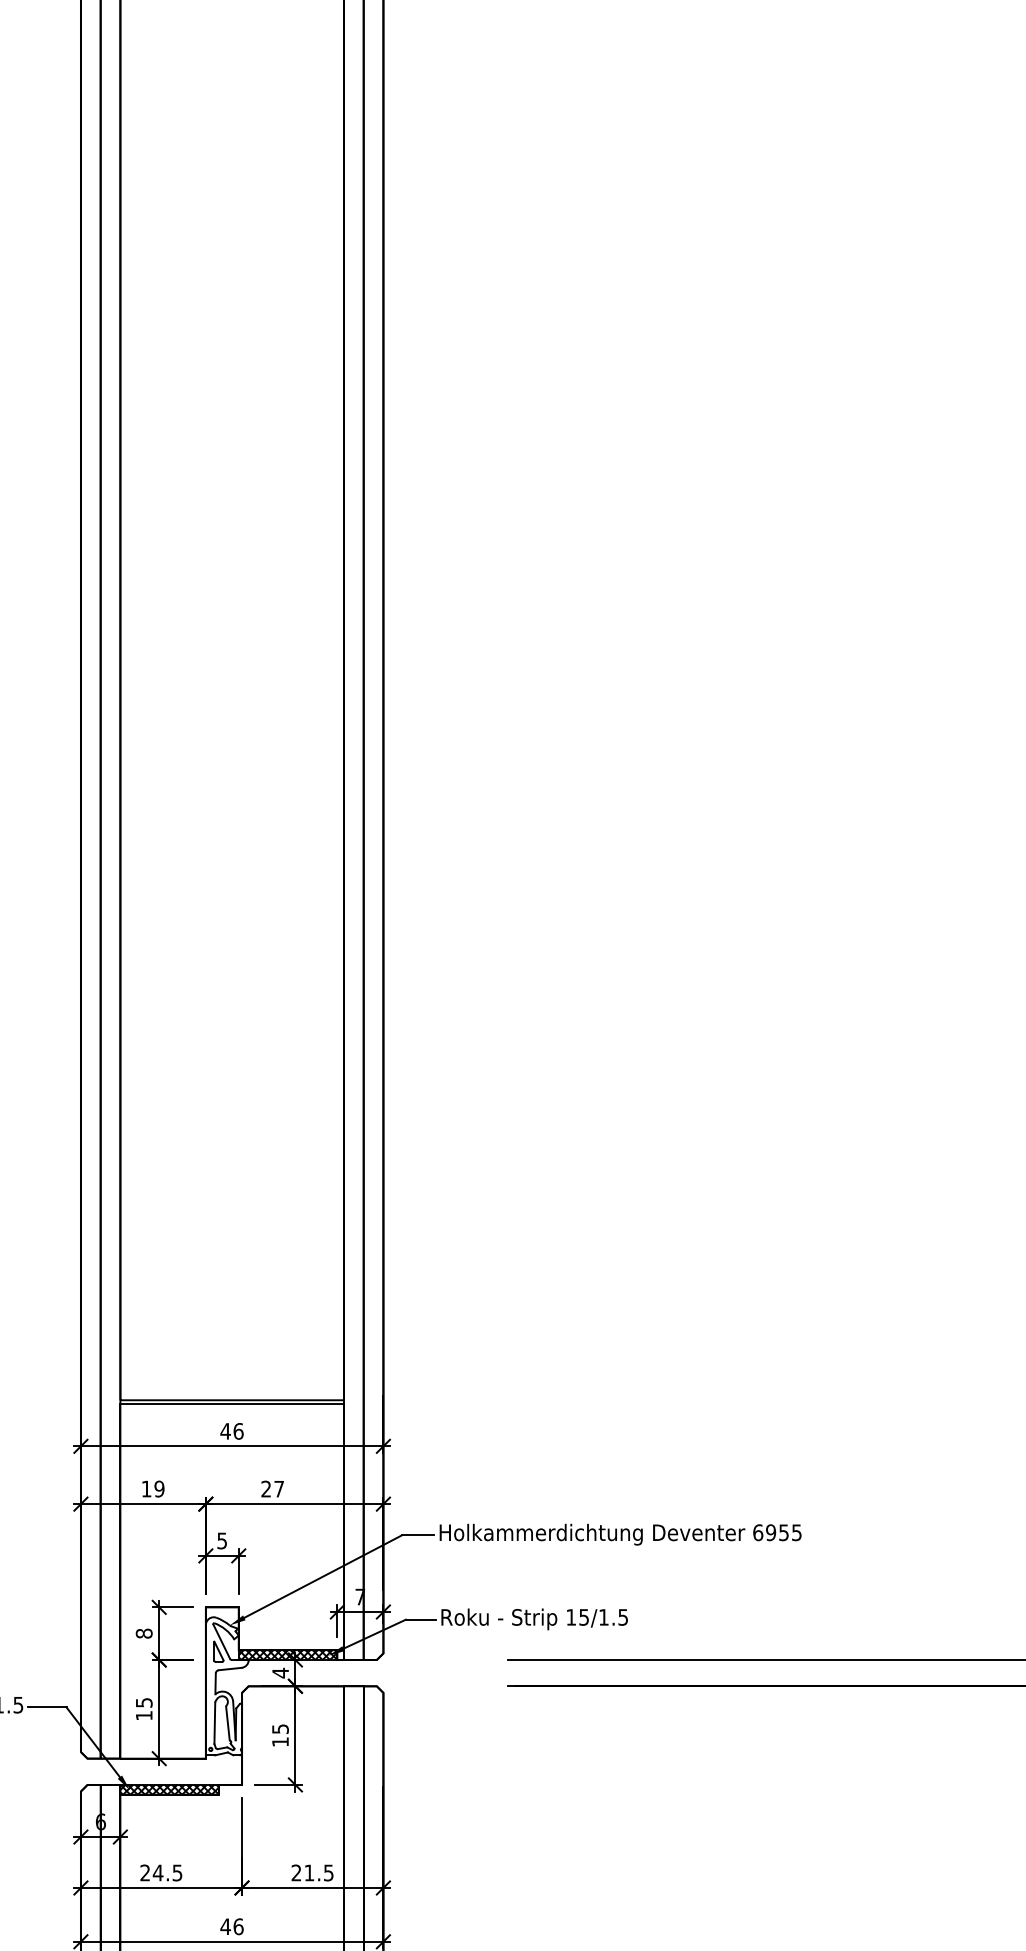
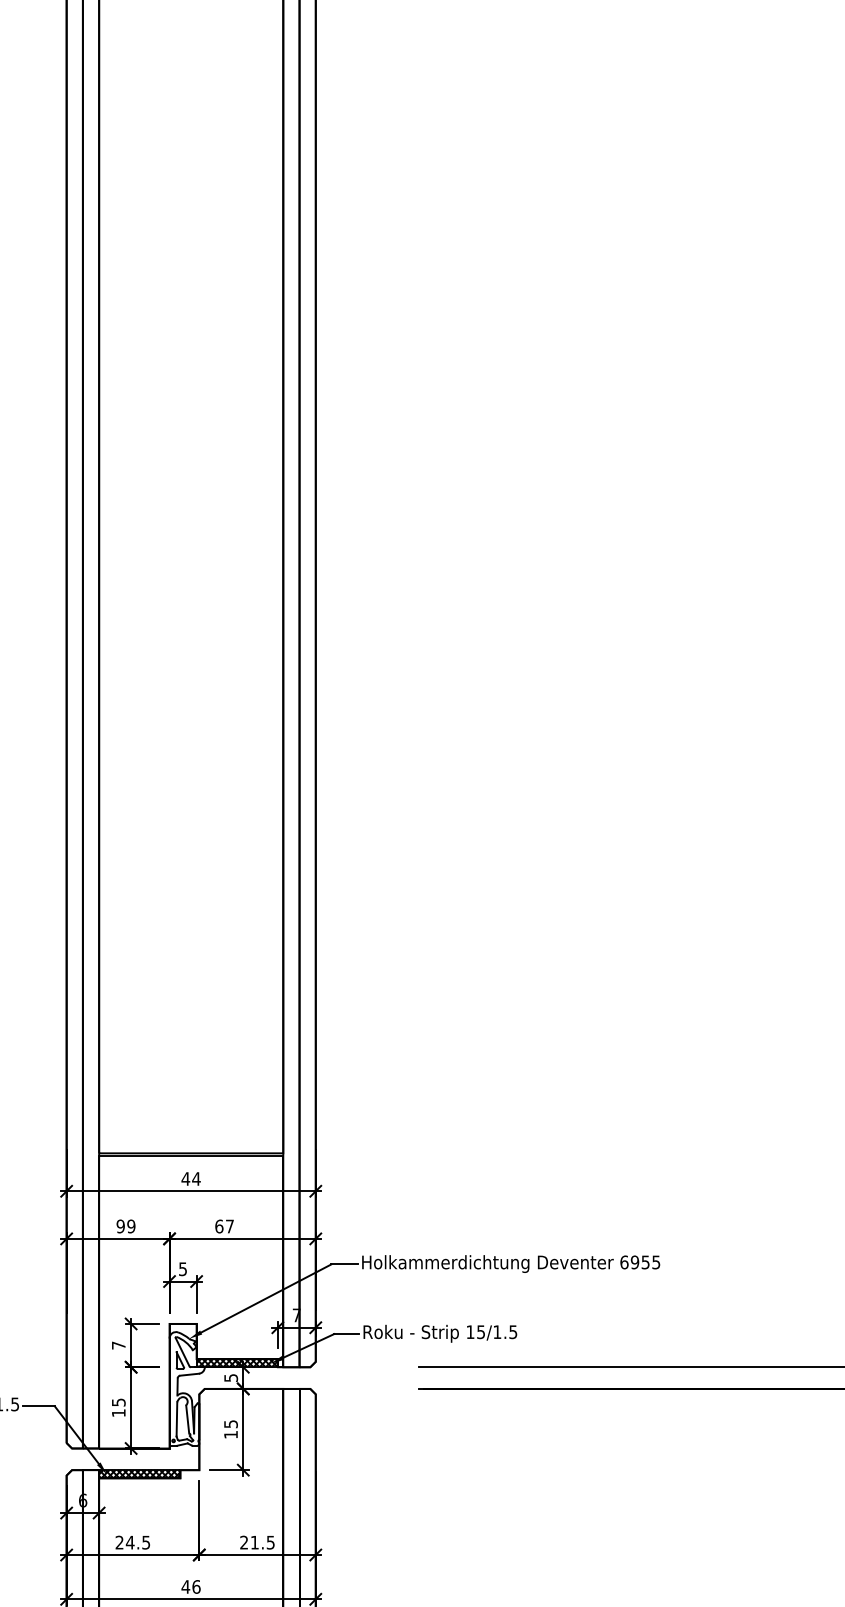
text: (238, 1431) -> (196, 1179), 46 -> 44
text: (146, 1488) -> (120, 1226), 19 -> 99
text: (266, 1488) -> (219, 1226), 27 -> 67
text: (143, 1633) -> (118, 1345), 8 -> 7
text: (280, 1672) -> (231, 1377), 4 -> 5

